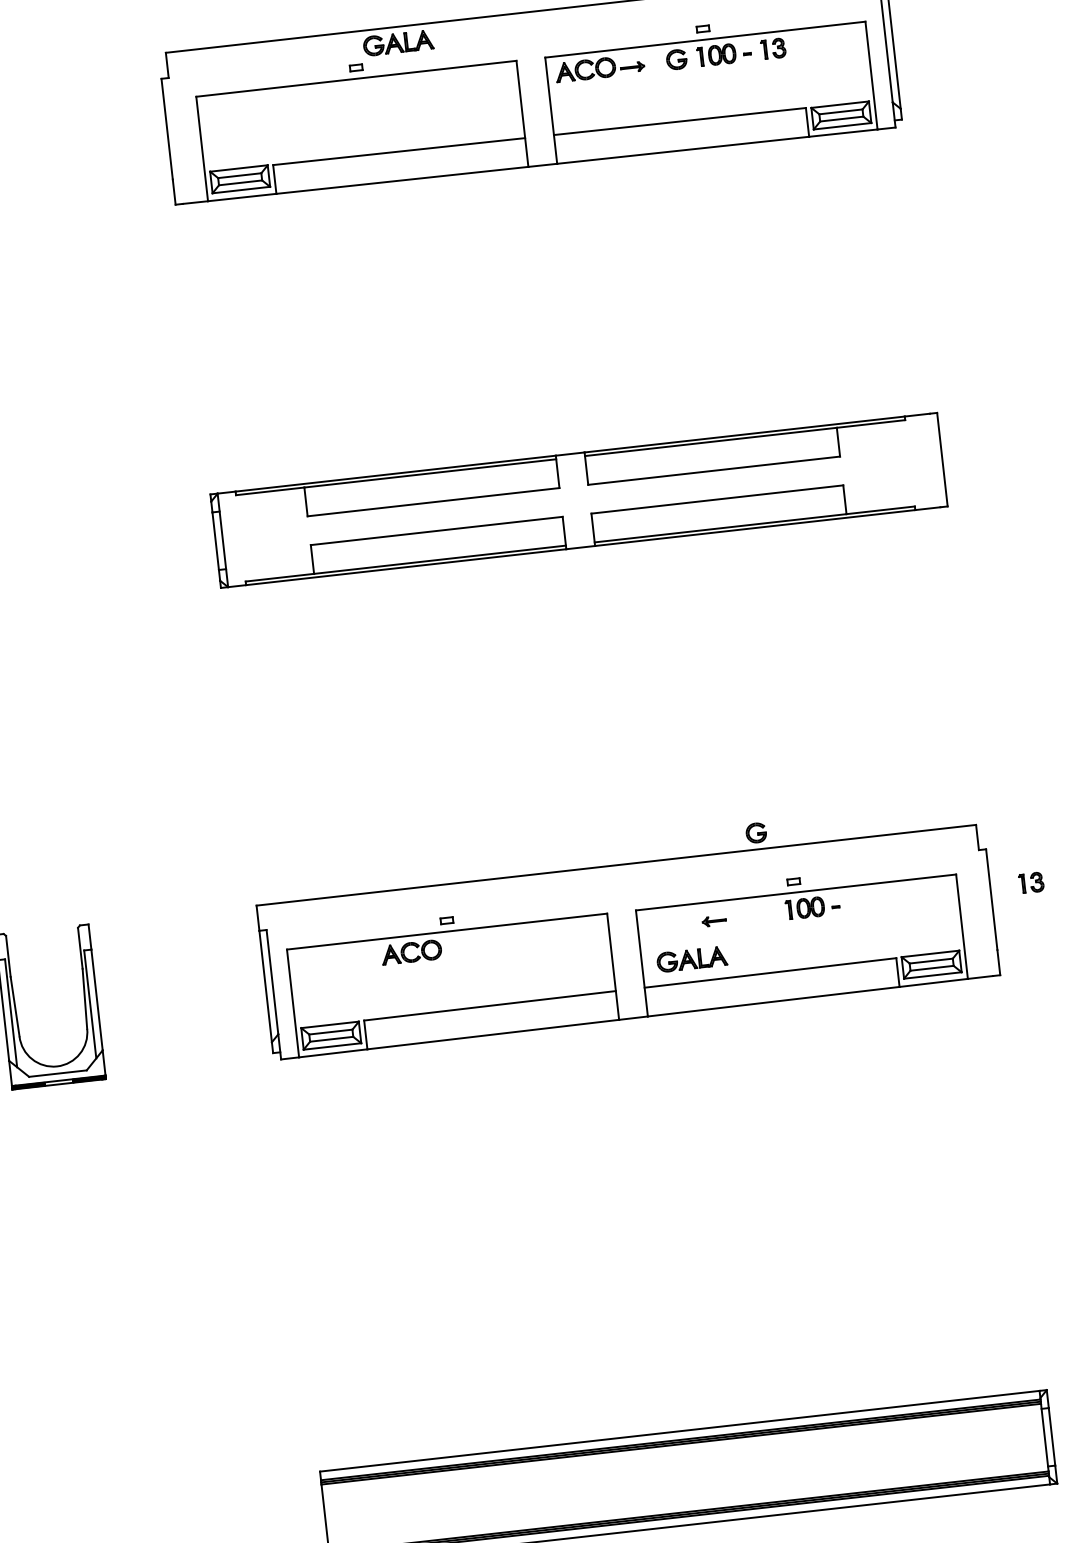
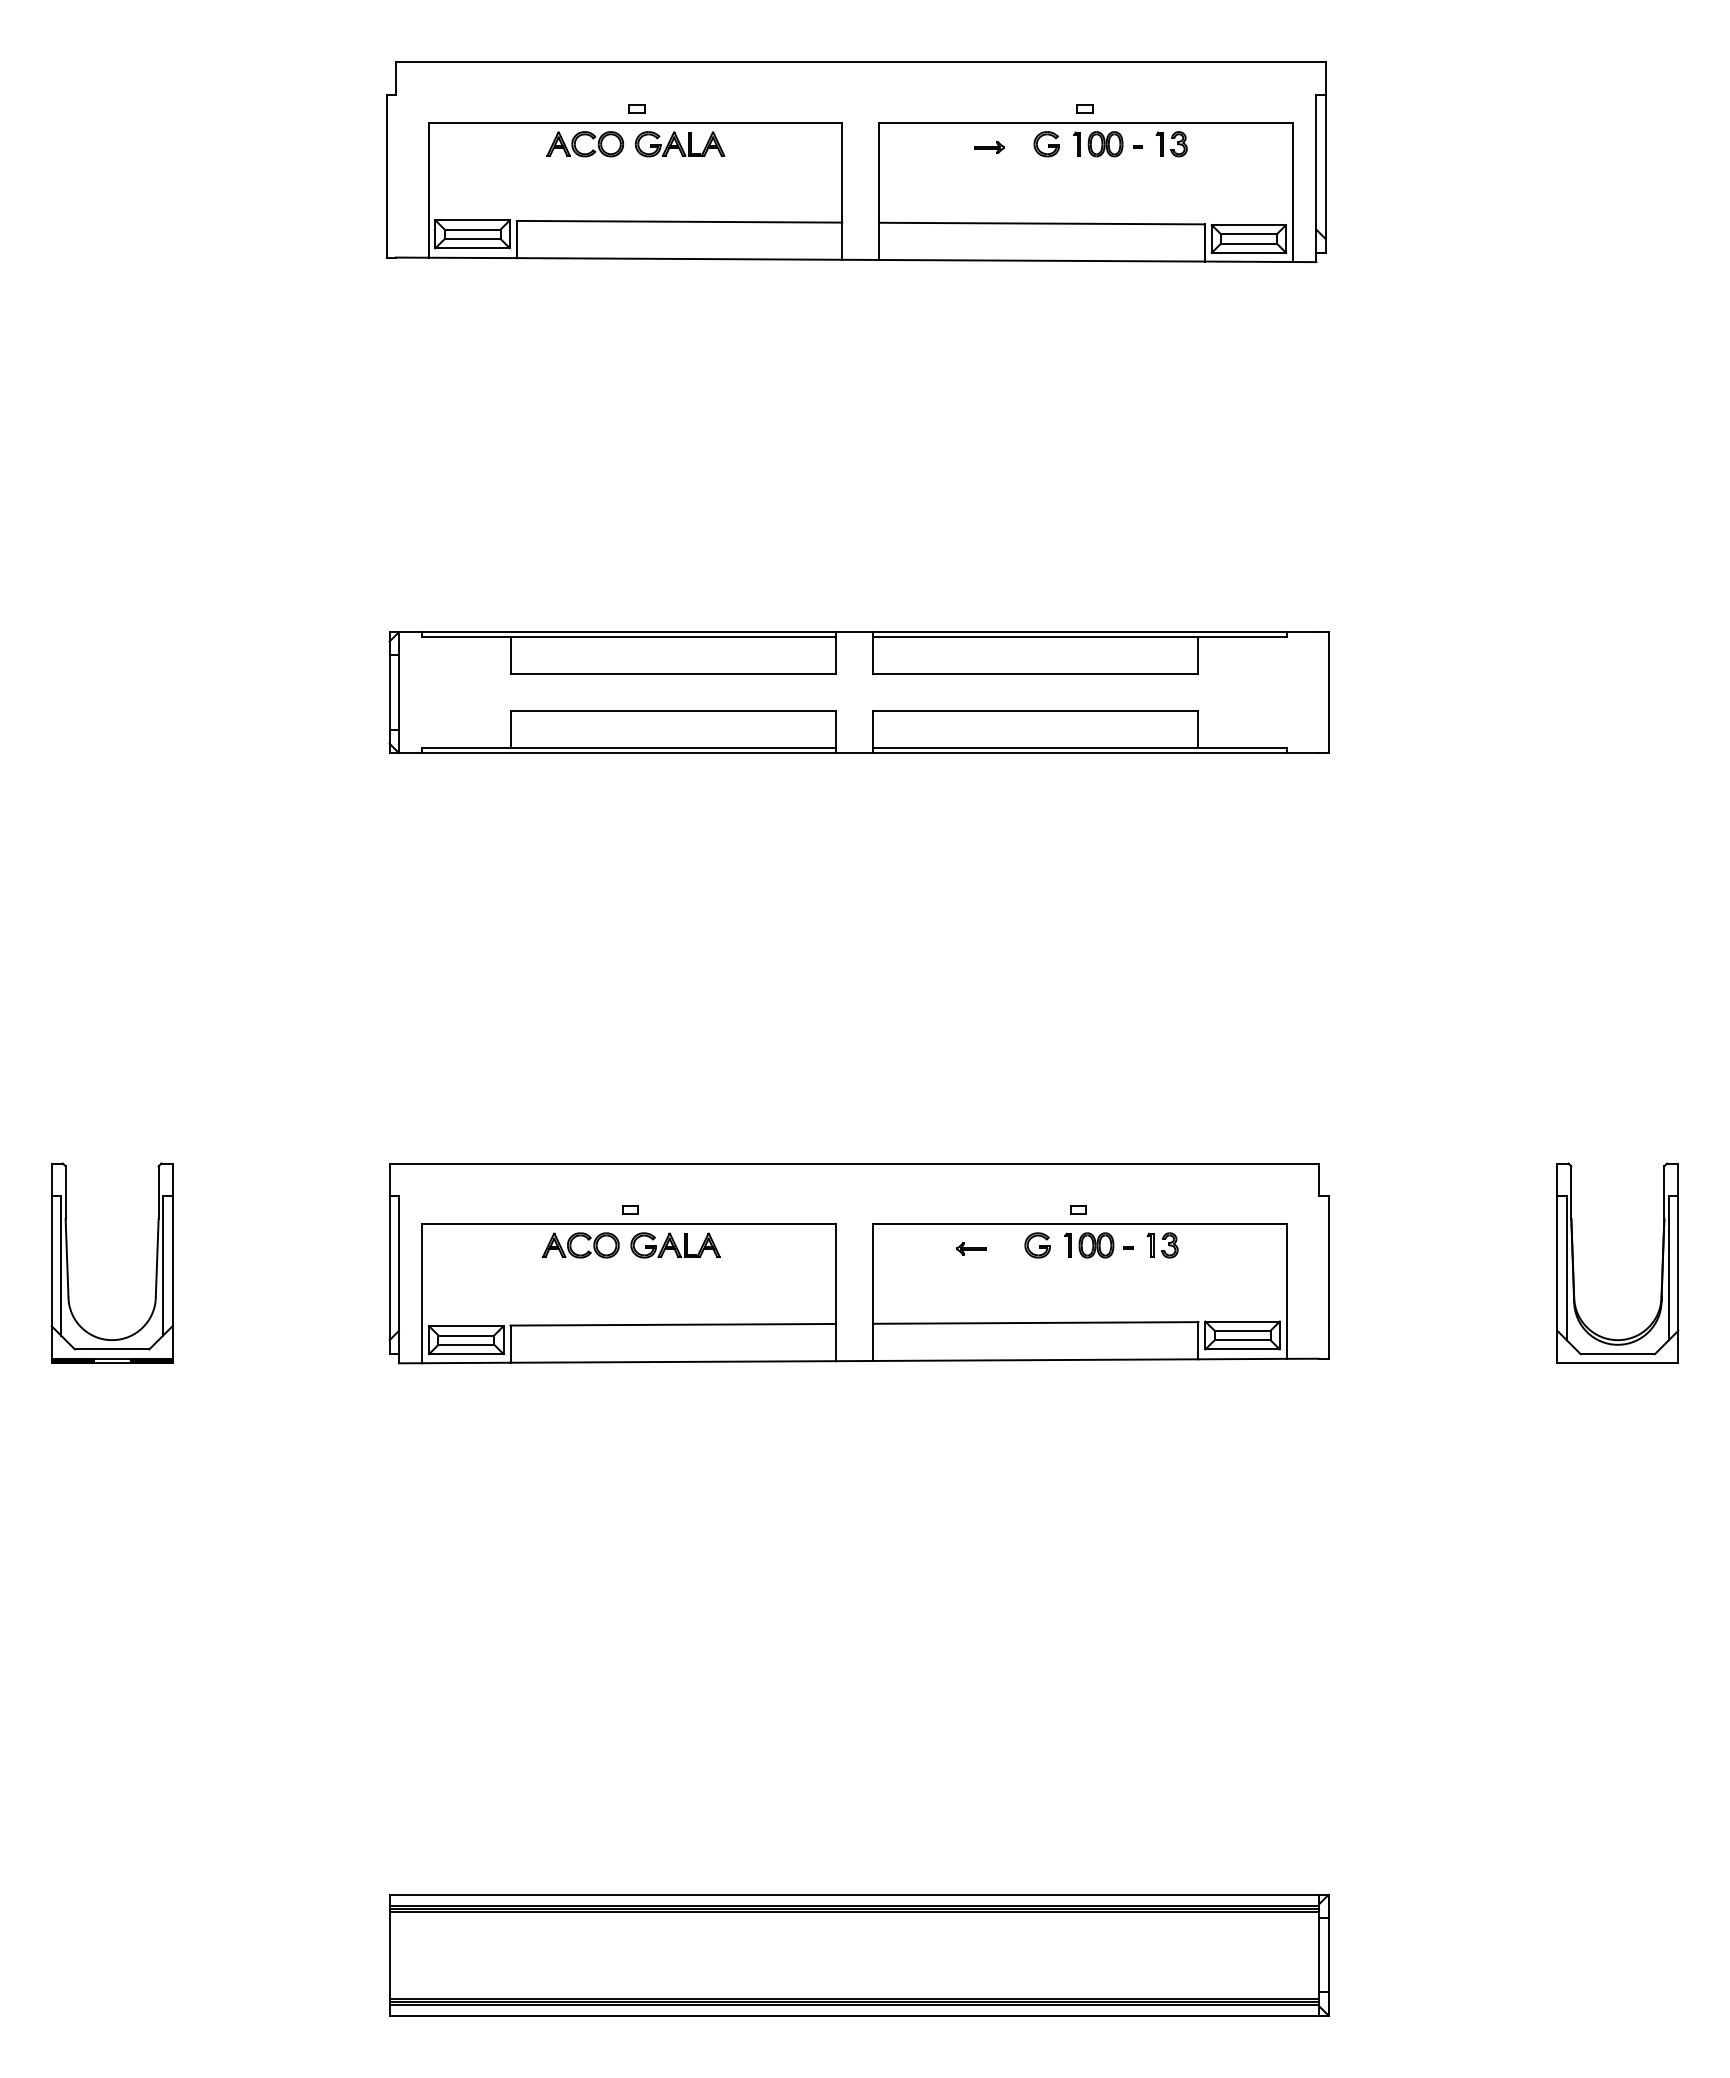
part: (398, 43) -> (680, 144), moved
part: (591, 74) -> (591, 150), moved
part: (756, 833) -> (1037, 1245), moved
part: (1031, 882) -> (1162, 1245), moved
part: (691, 959) -> (675, 1245), moved

